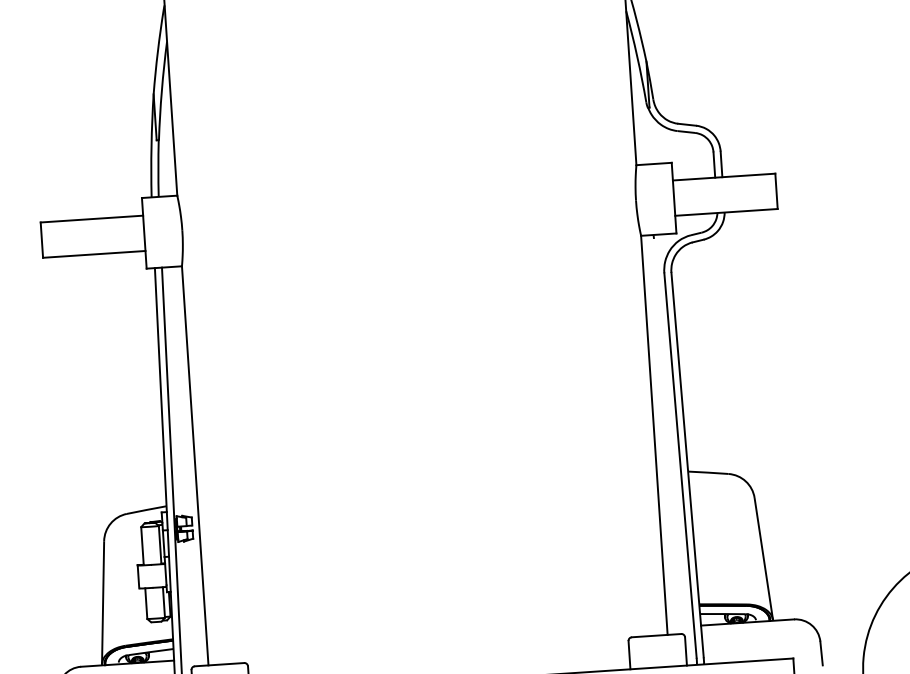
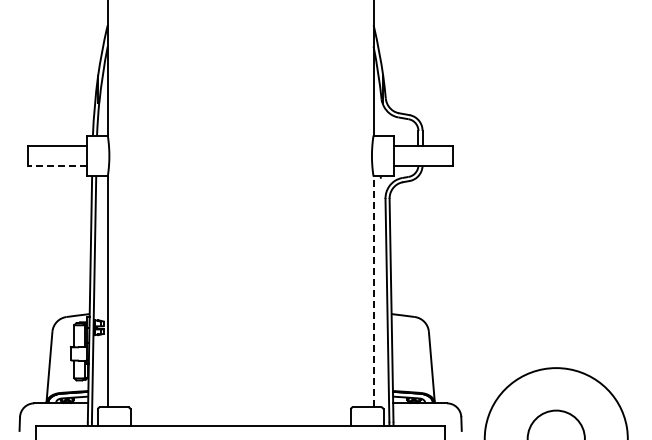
line: (93, 254) -> (57, 166), solid -> dashed
line: (654, 434) -> (373, 291), solid -> dashed

